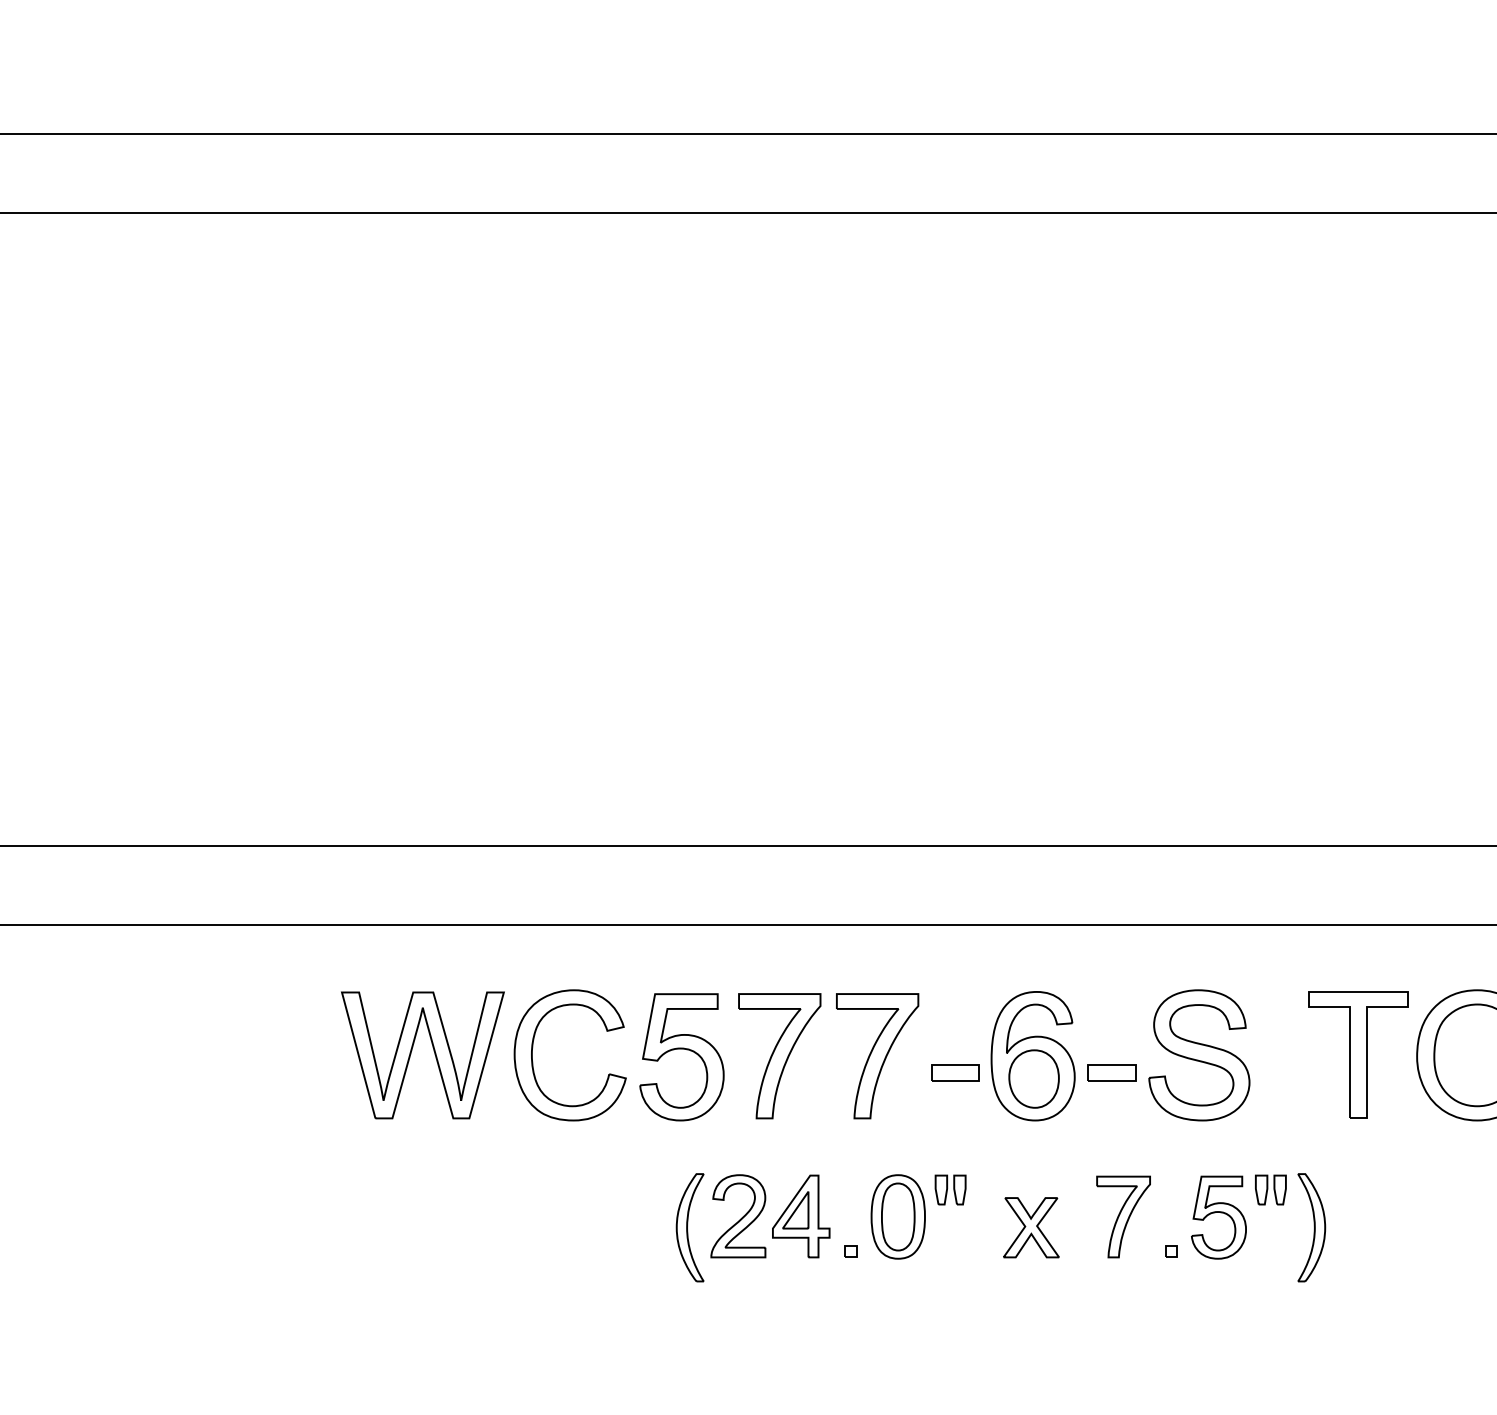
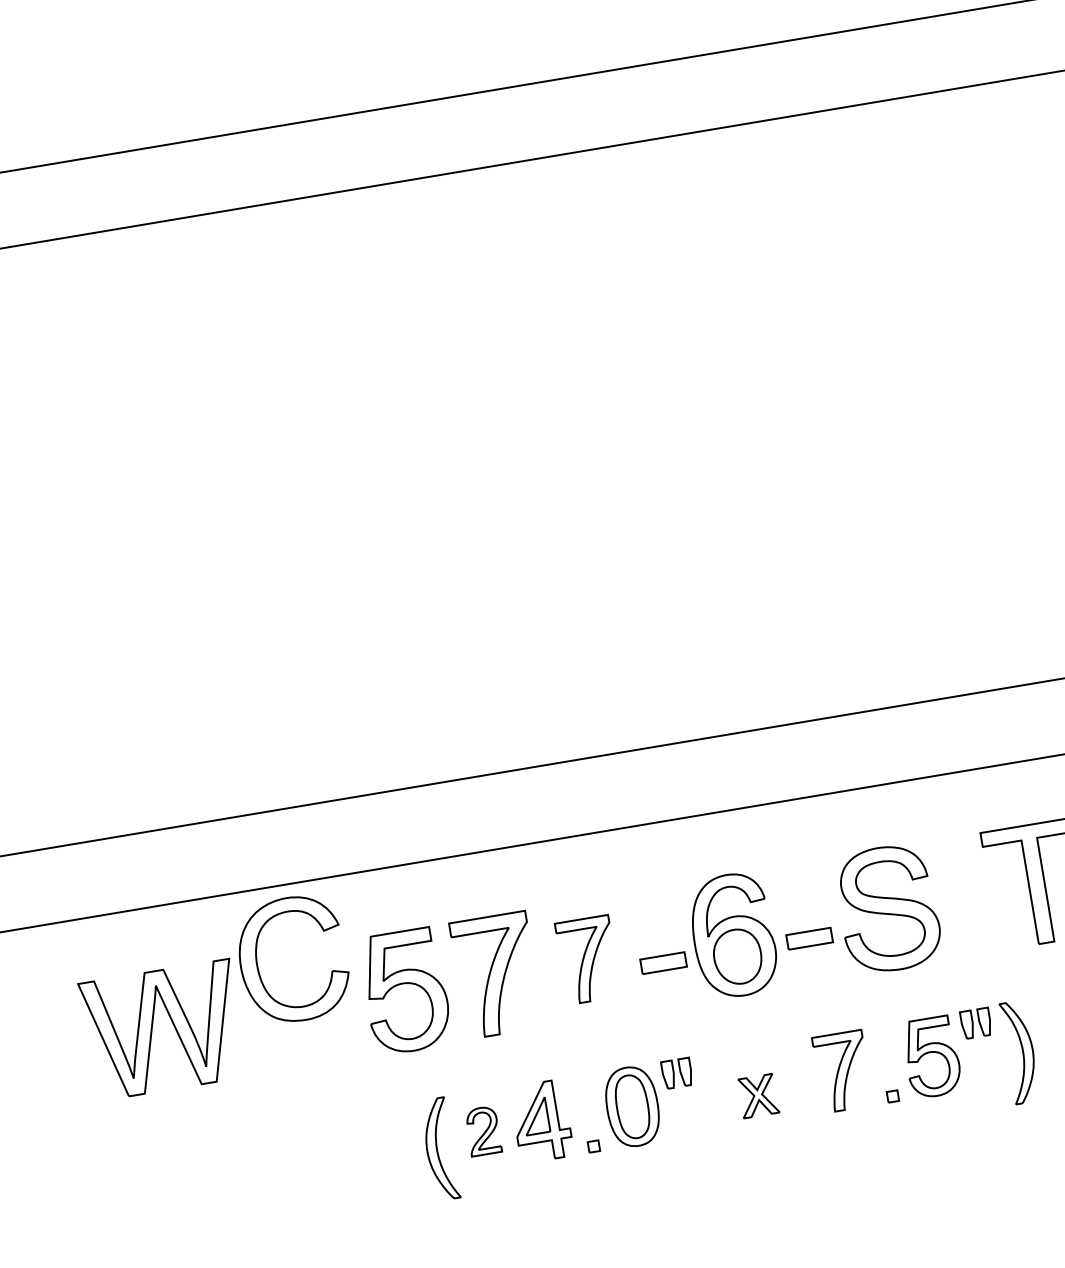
part: (877, 1056) -> (588, 960), size x0.7
part: (533, 1062) -> (259, 971), moved
part: (738, 1216) -> (483, 1131), size x0.6
part: (1031, 1227) -> (758, 1095), size x0.7

